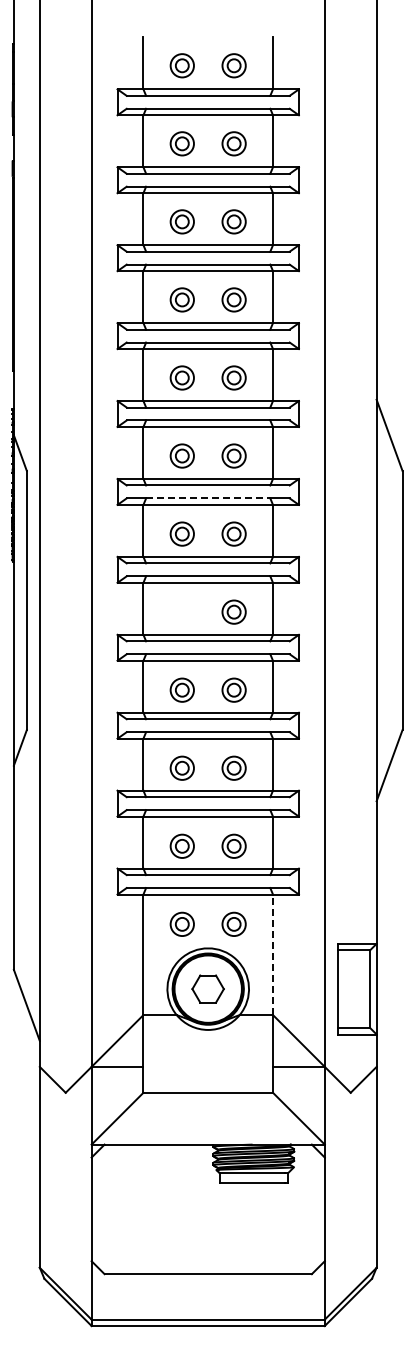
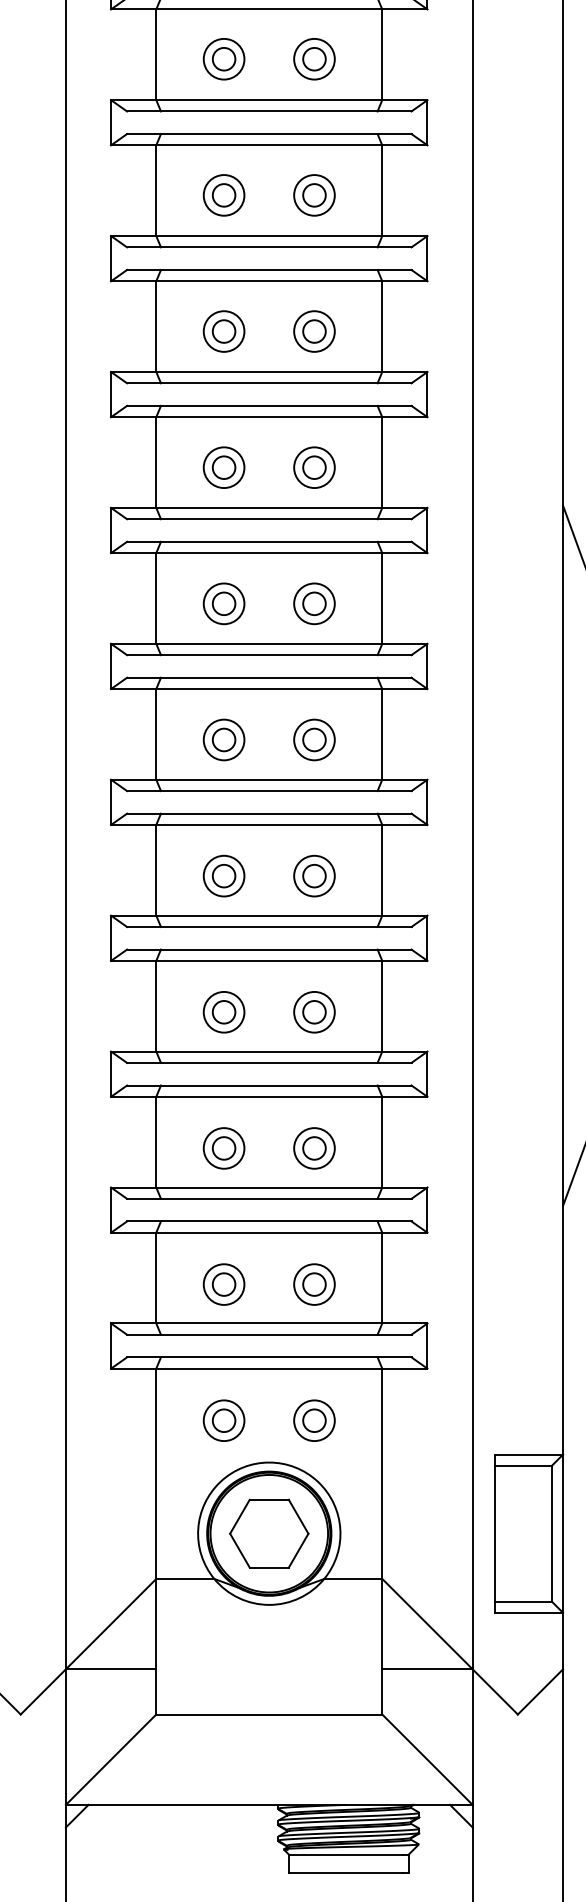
line: (208, 498) -> (269, 677), dashed -> solid
part: (181, 611) -> (222, 874), added
line: (273, 954) -> (383, 1473), dashed -> solid
part: (207, 988) -> (268, 1532), size x1.43

